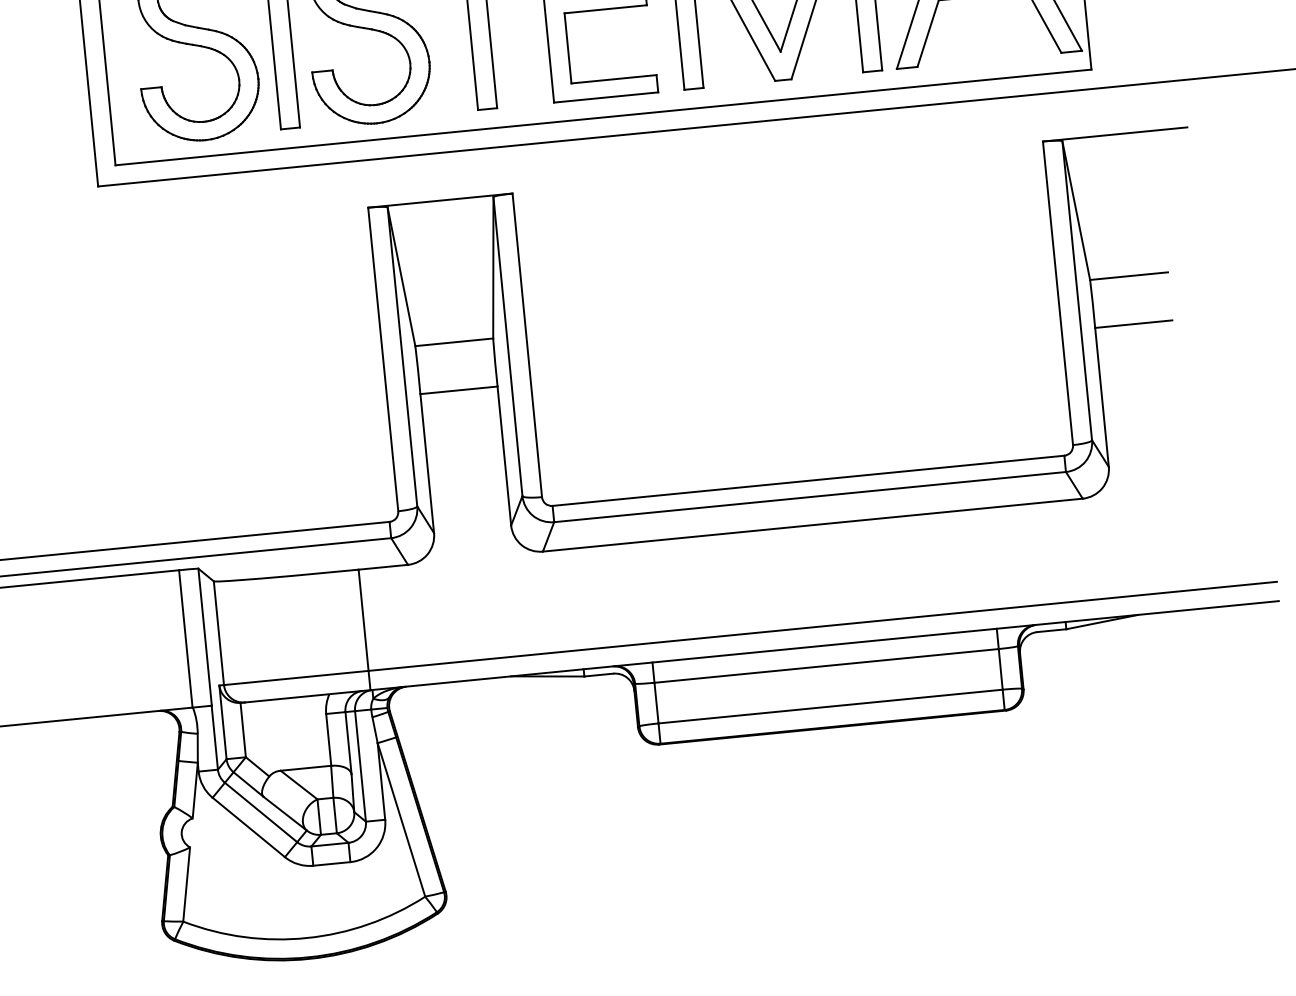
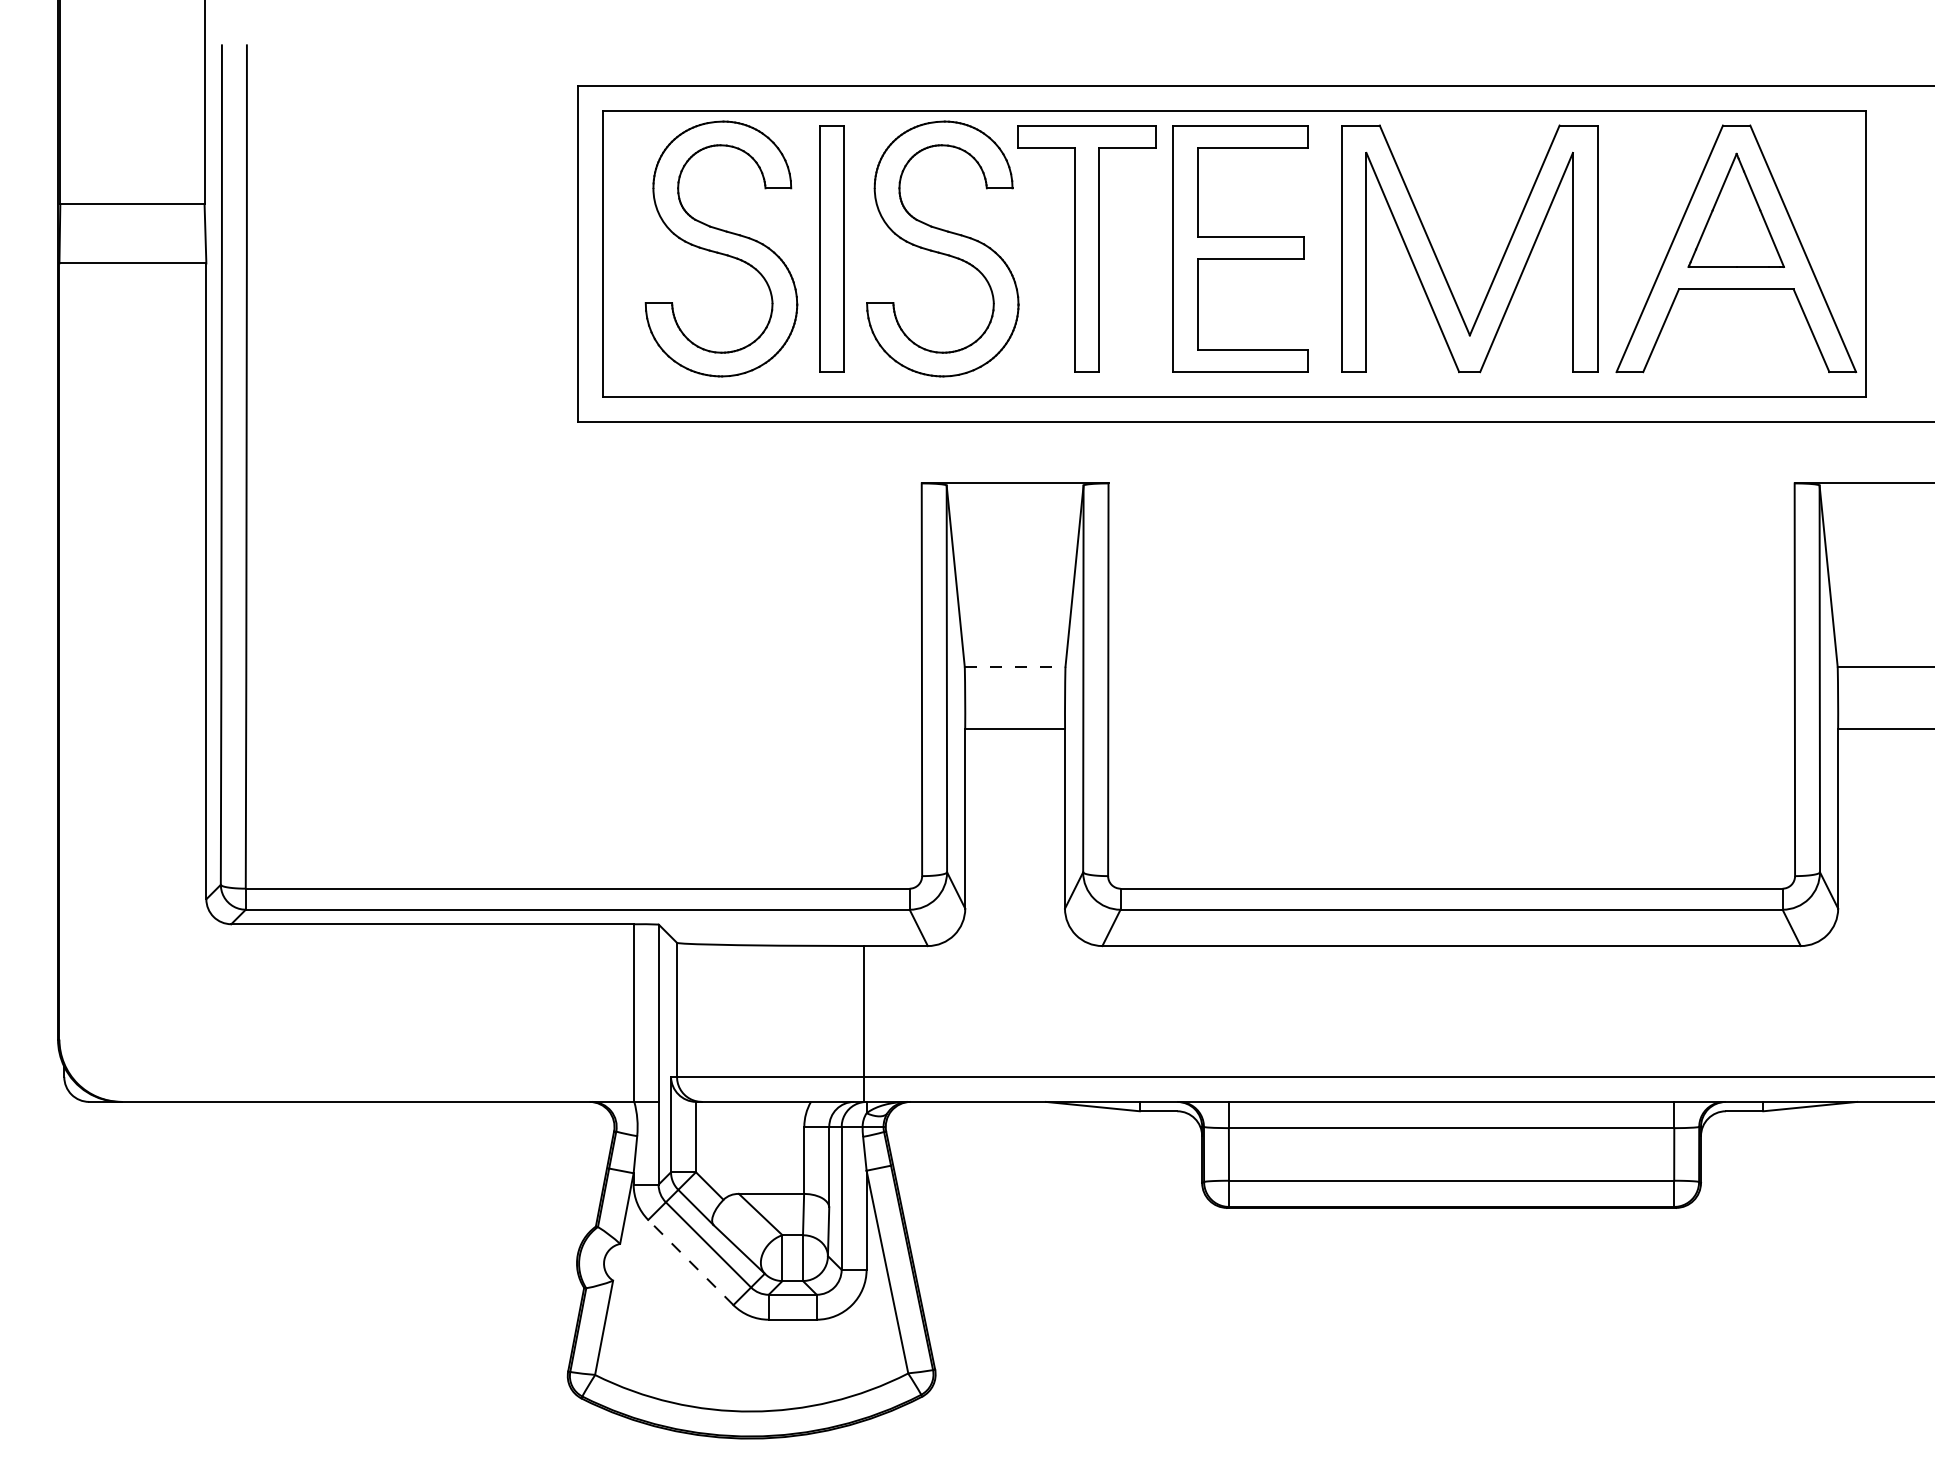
line: (454, 342) -> (1015, 666), solid -> dashed
line: (248, 827) -> (690, 1262), solid -> dashed

